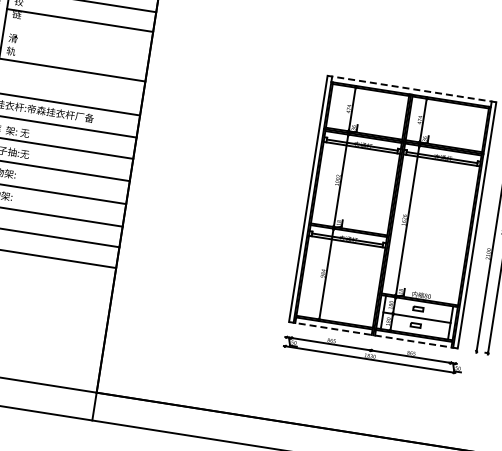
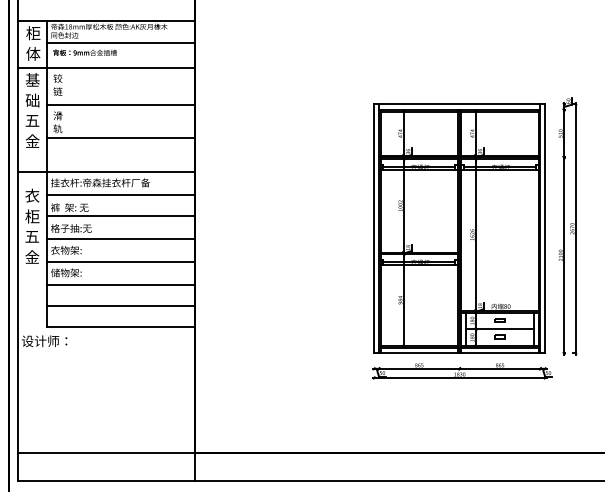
line: (80, 20) -> (121, 104), moved
line: (411, 89) -> (459, 104), dashed -> solid
line: (373, 335) -> (459, 353), dashed -> solid

